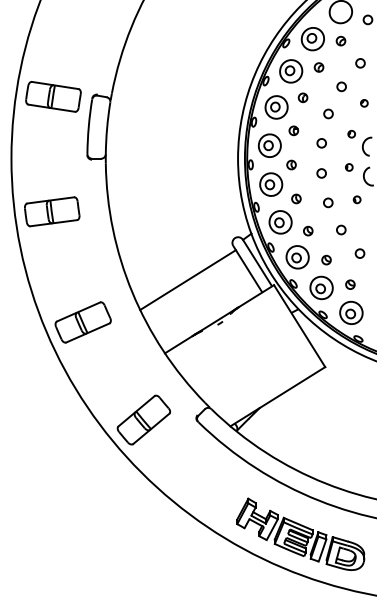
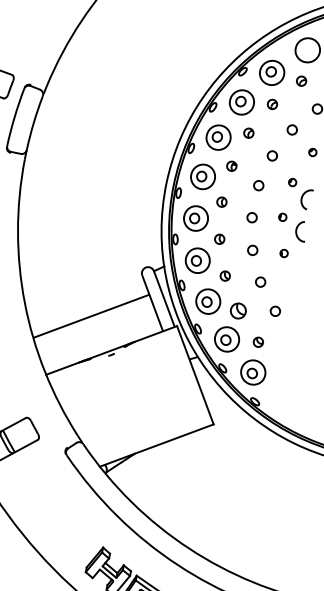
part: (326, 259) -> (238, 310), size x1.6
line: (187, 280) -> (90, 316), moved

